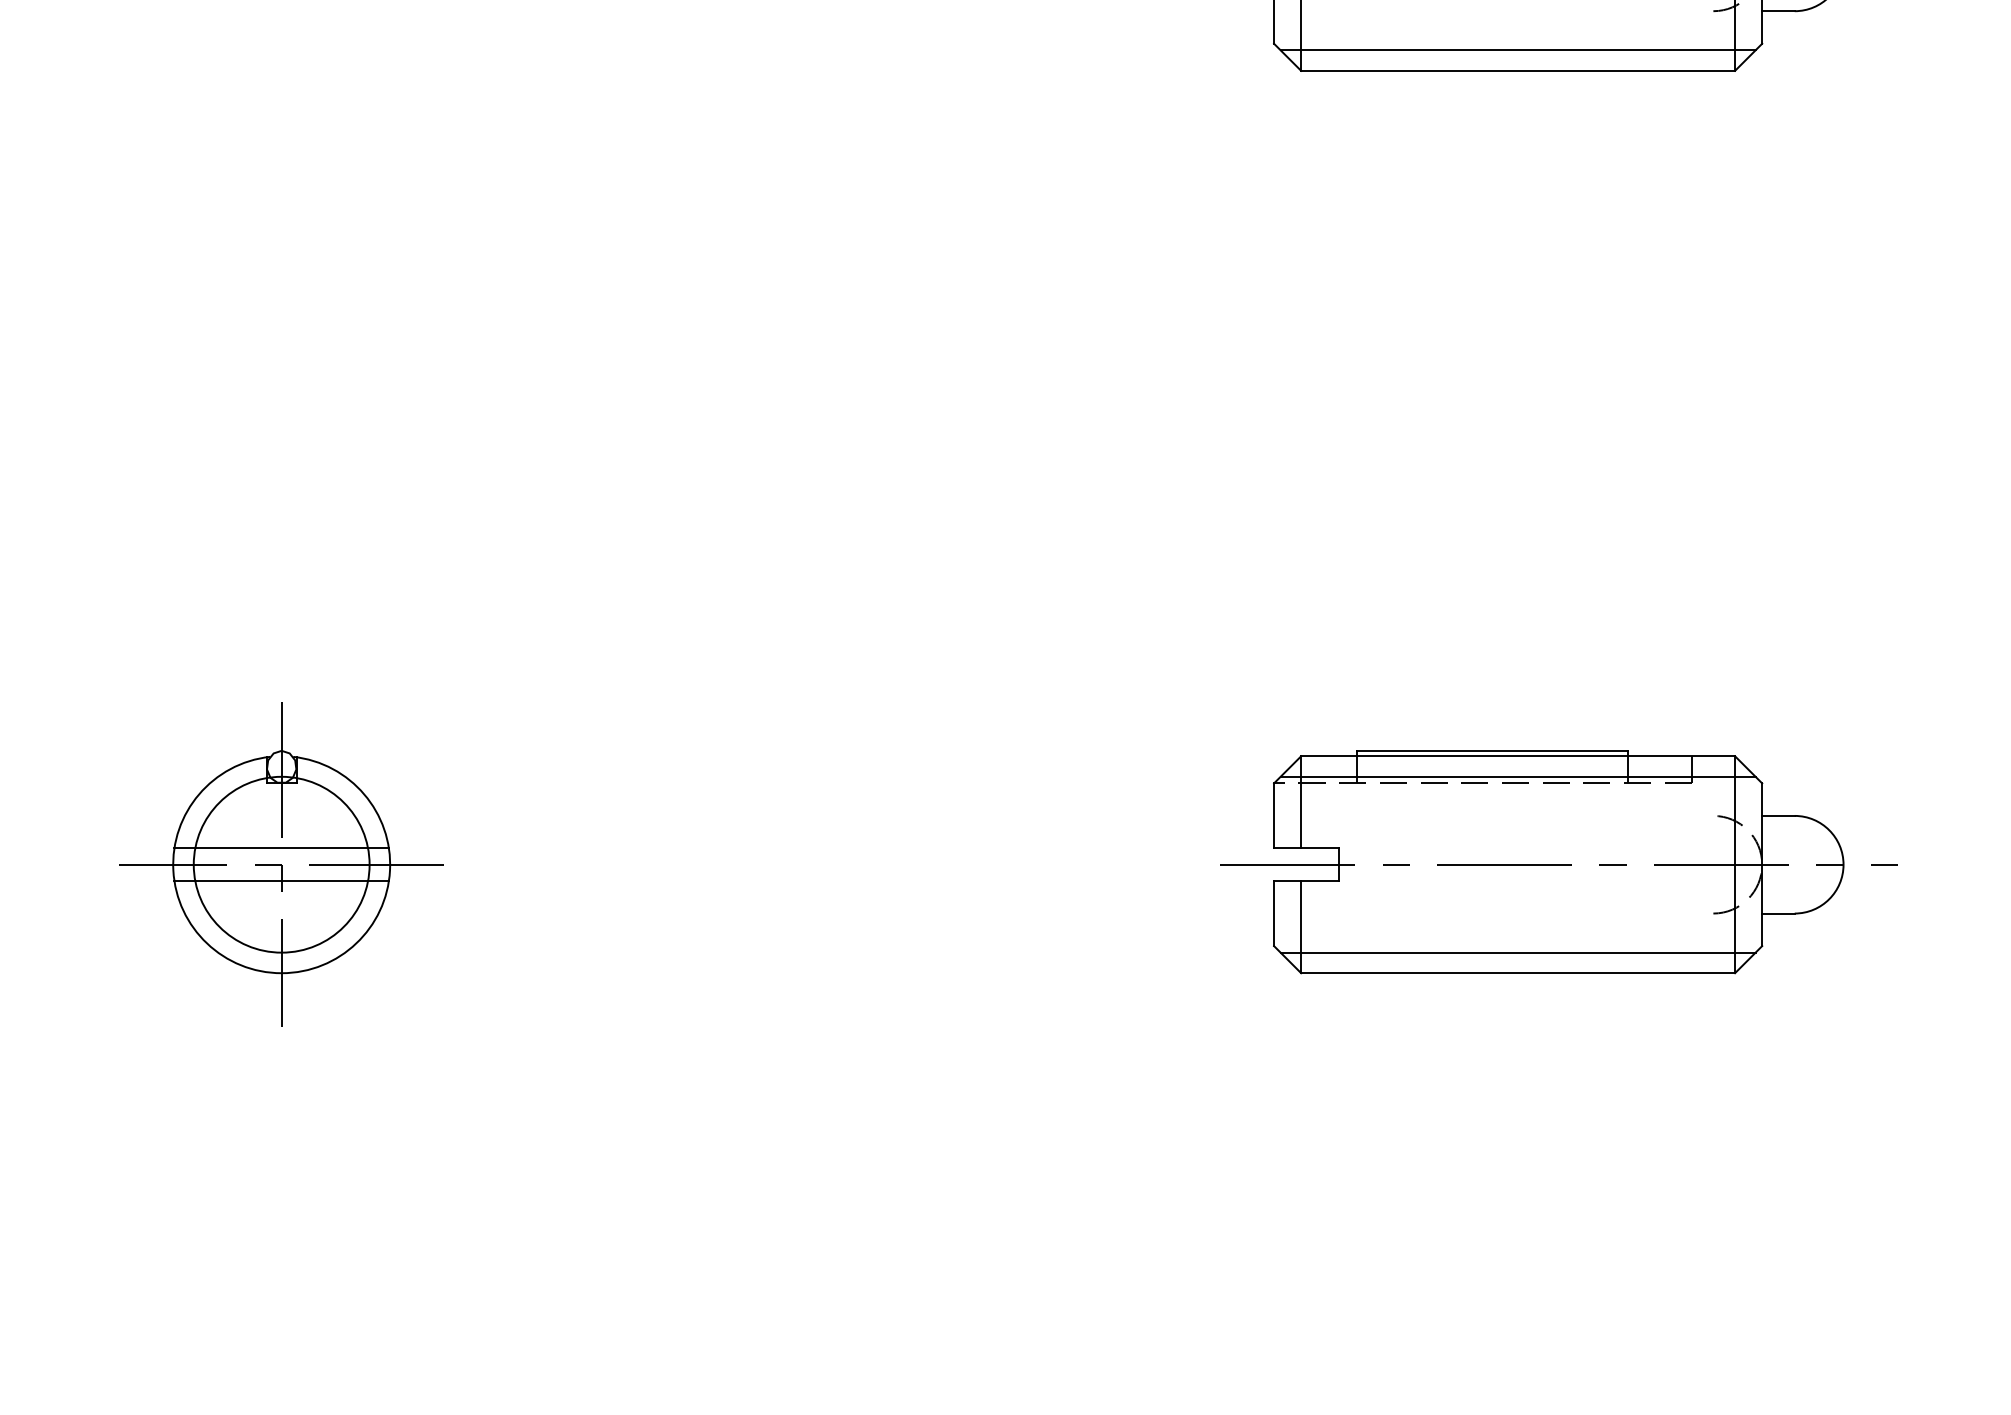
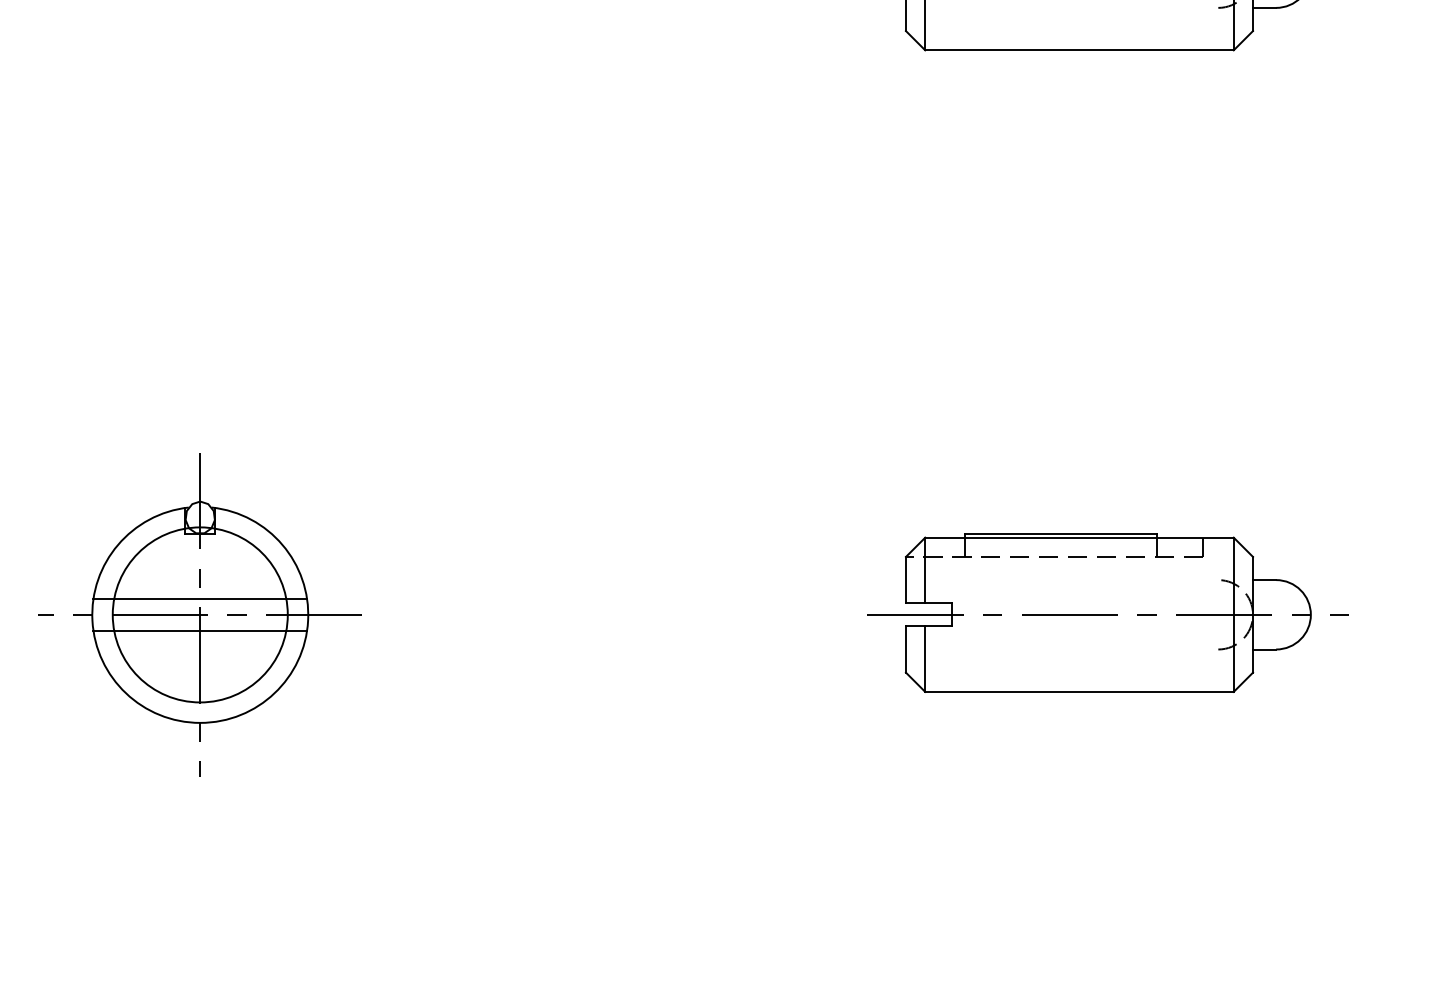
line: (1518, 50) -> (1079, 35), removed
line: (1518, 777) -> (1079, 552), removed
part: (281, 864) -> (200, 614), size x1.4
line: (1518, 952) -> (1079, 677), removed

